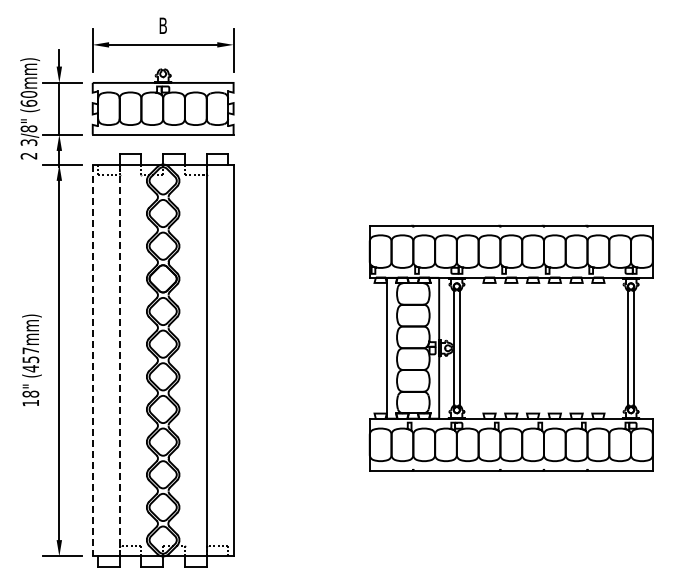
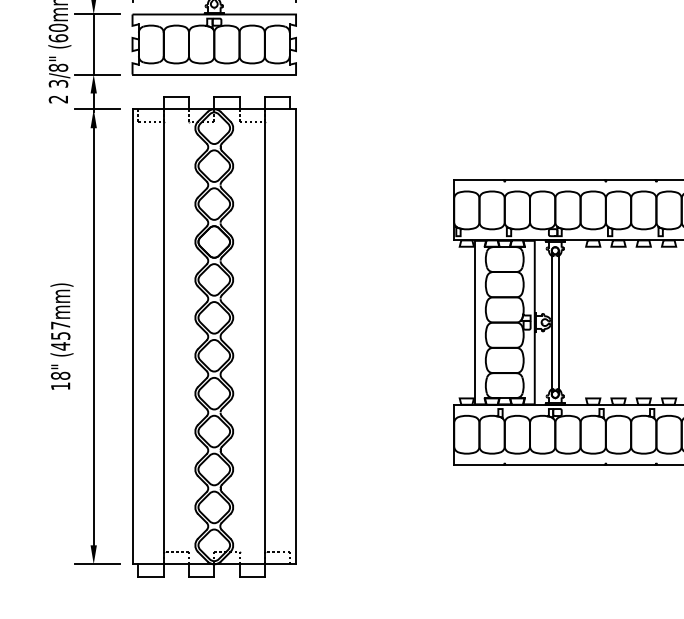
line: (92, 360) -> (132, 336), dashed -> solid
line: (119, 360) -> (163, 336), dashed -> solid

